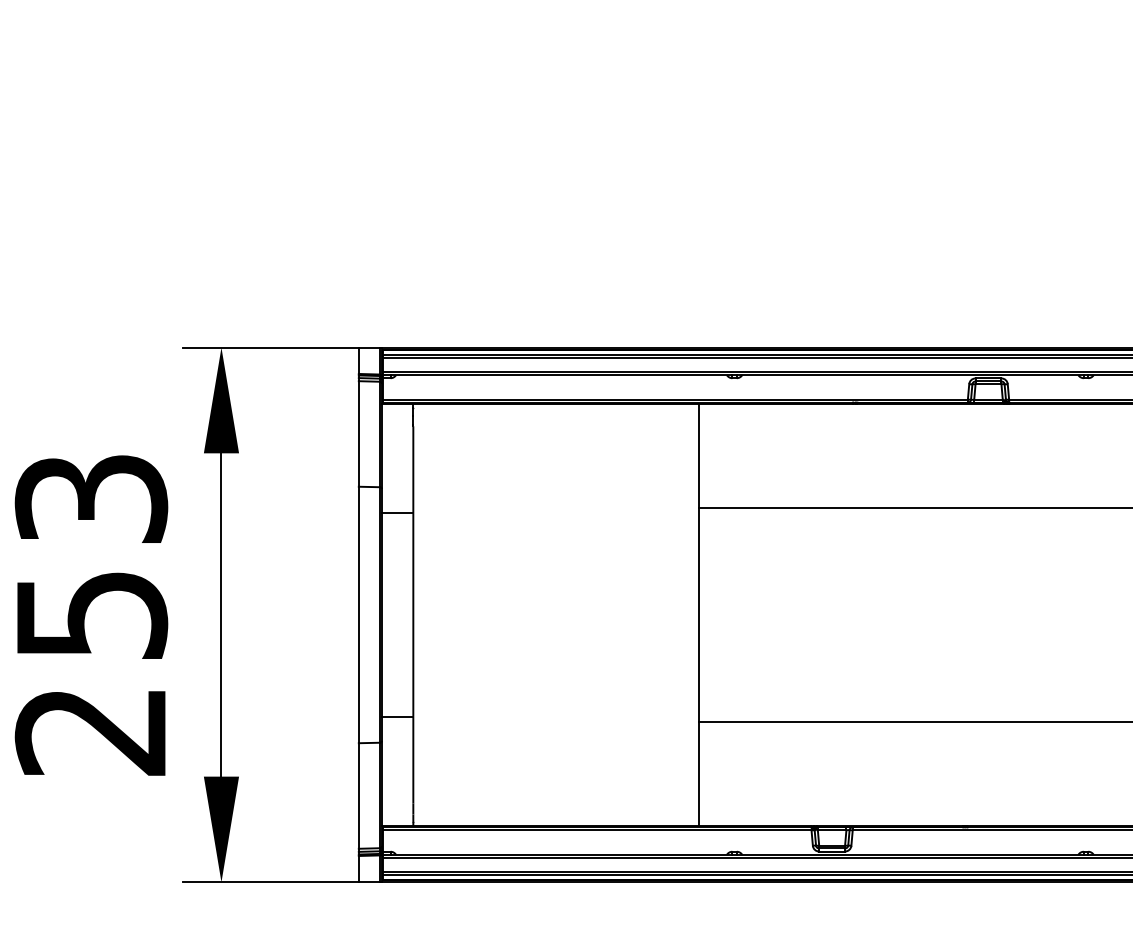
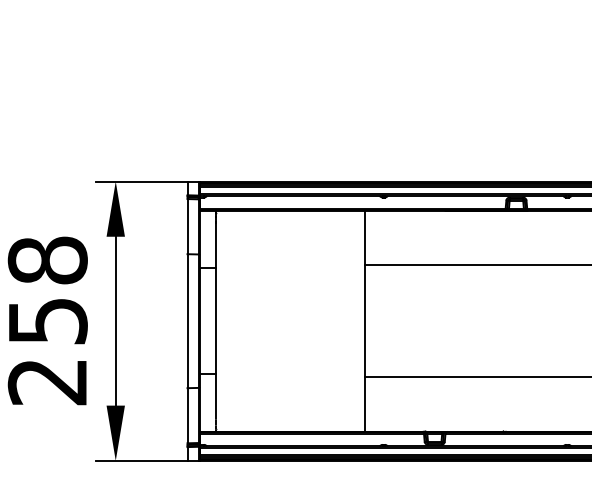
text: (90, 498) -> (47, 260), 253 -> 258

